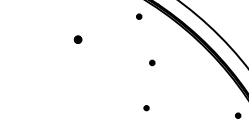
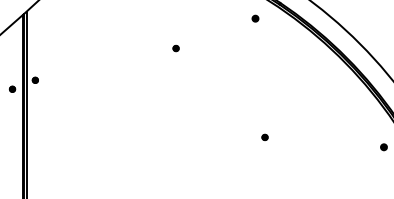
part: (77, 39) -> (175, 48), size x0.62
part: (152, 62) -> (272, 78), removed

